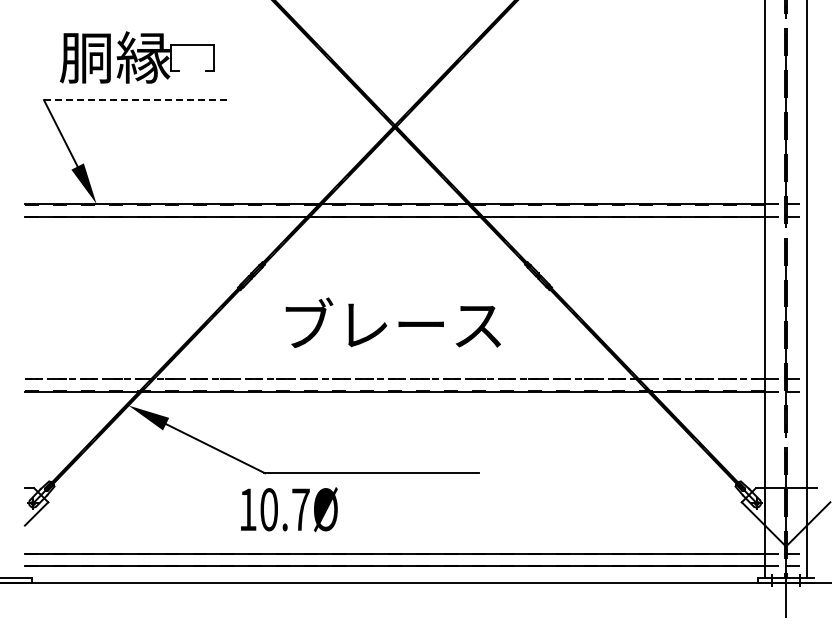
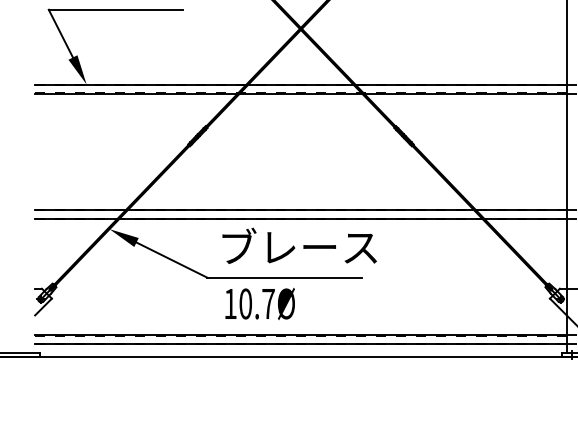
line: (137, 100) -> (115, 10), dashed -> solid
text: (392, 322) -> (299, 245), moved
line: (395, 378) -> (301, 209), dashed -> solid
text: (289, 509) -> (260, 303), moved

